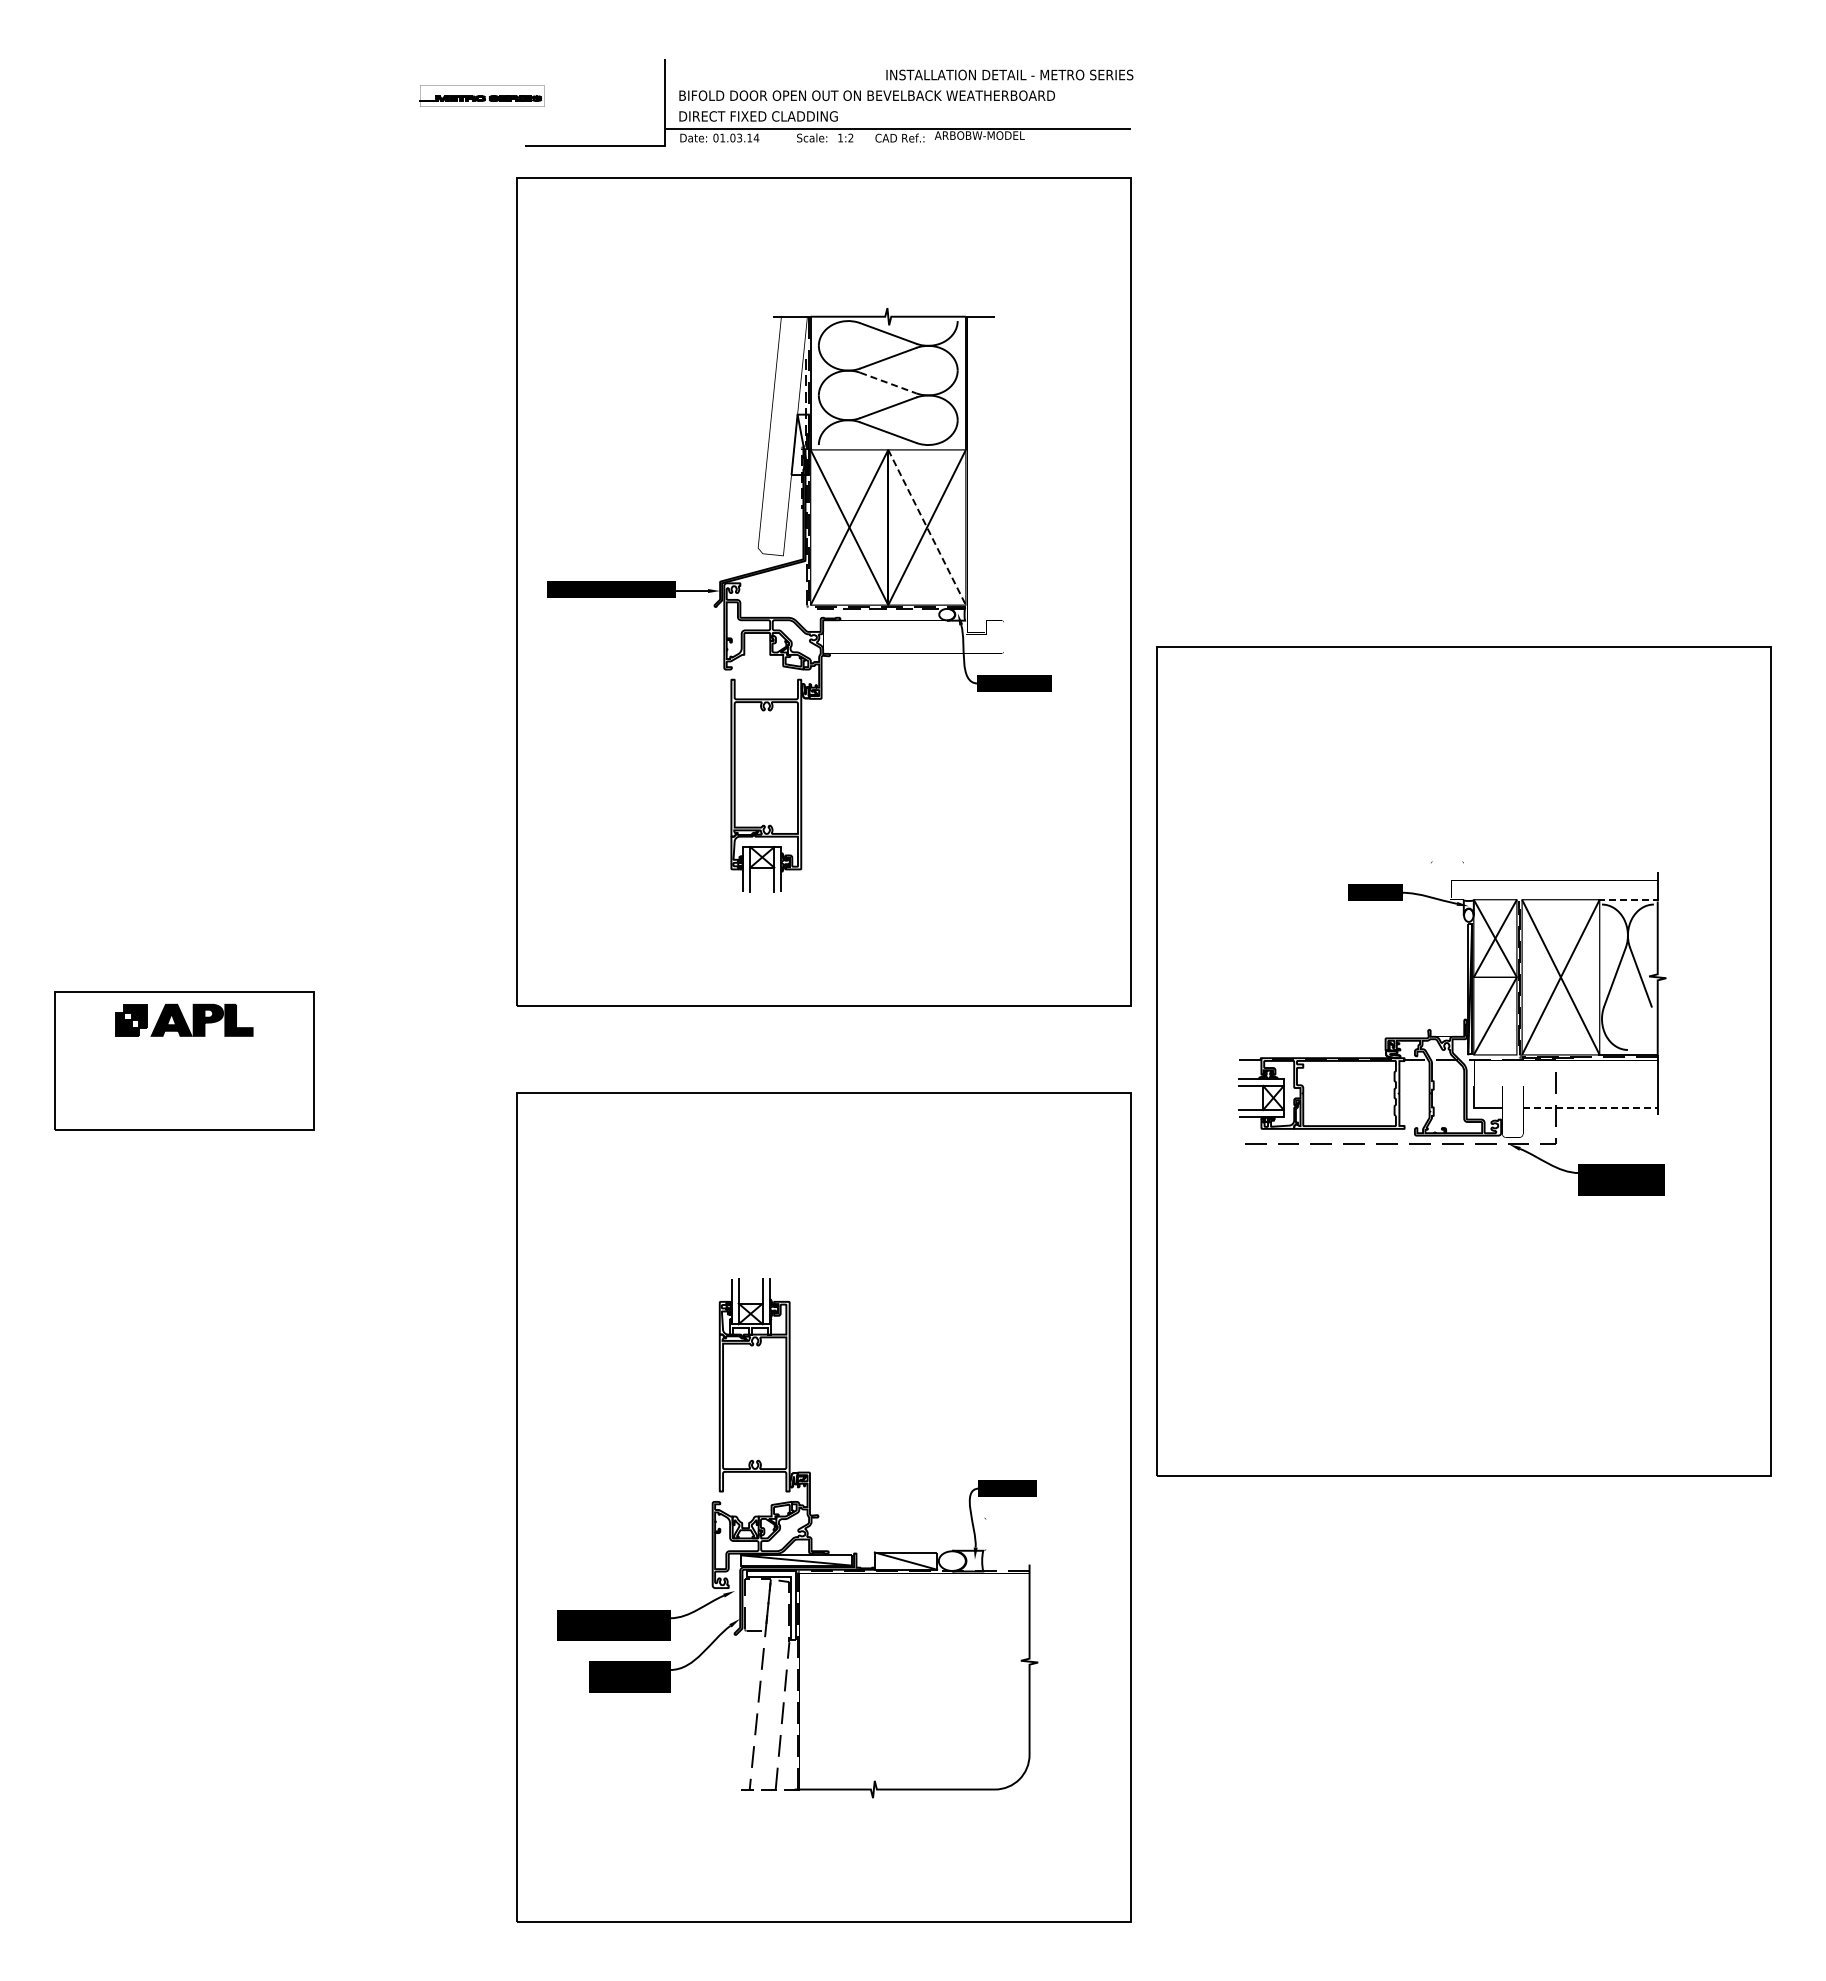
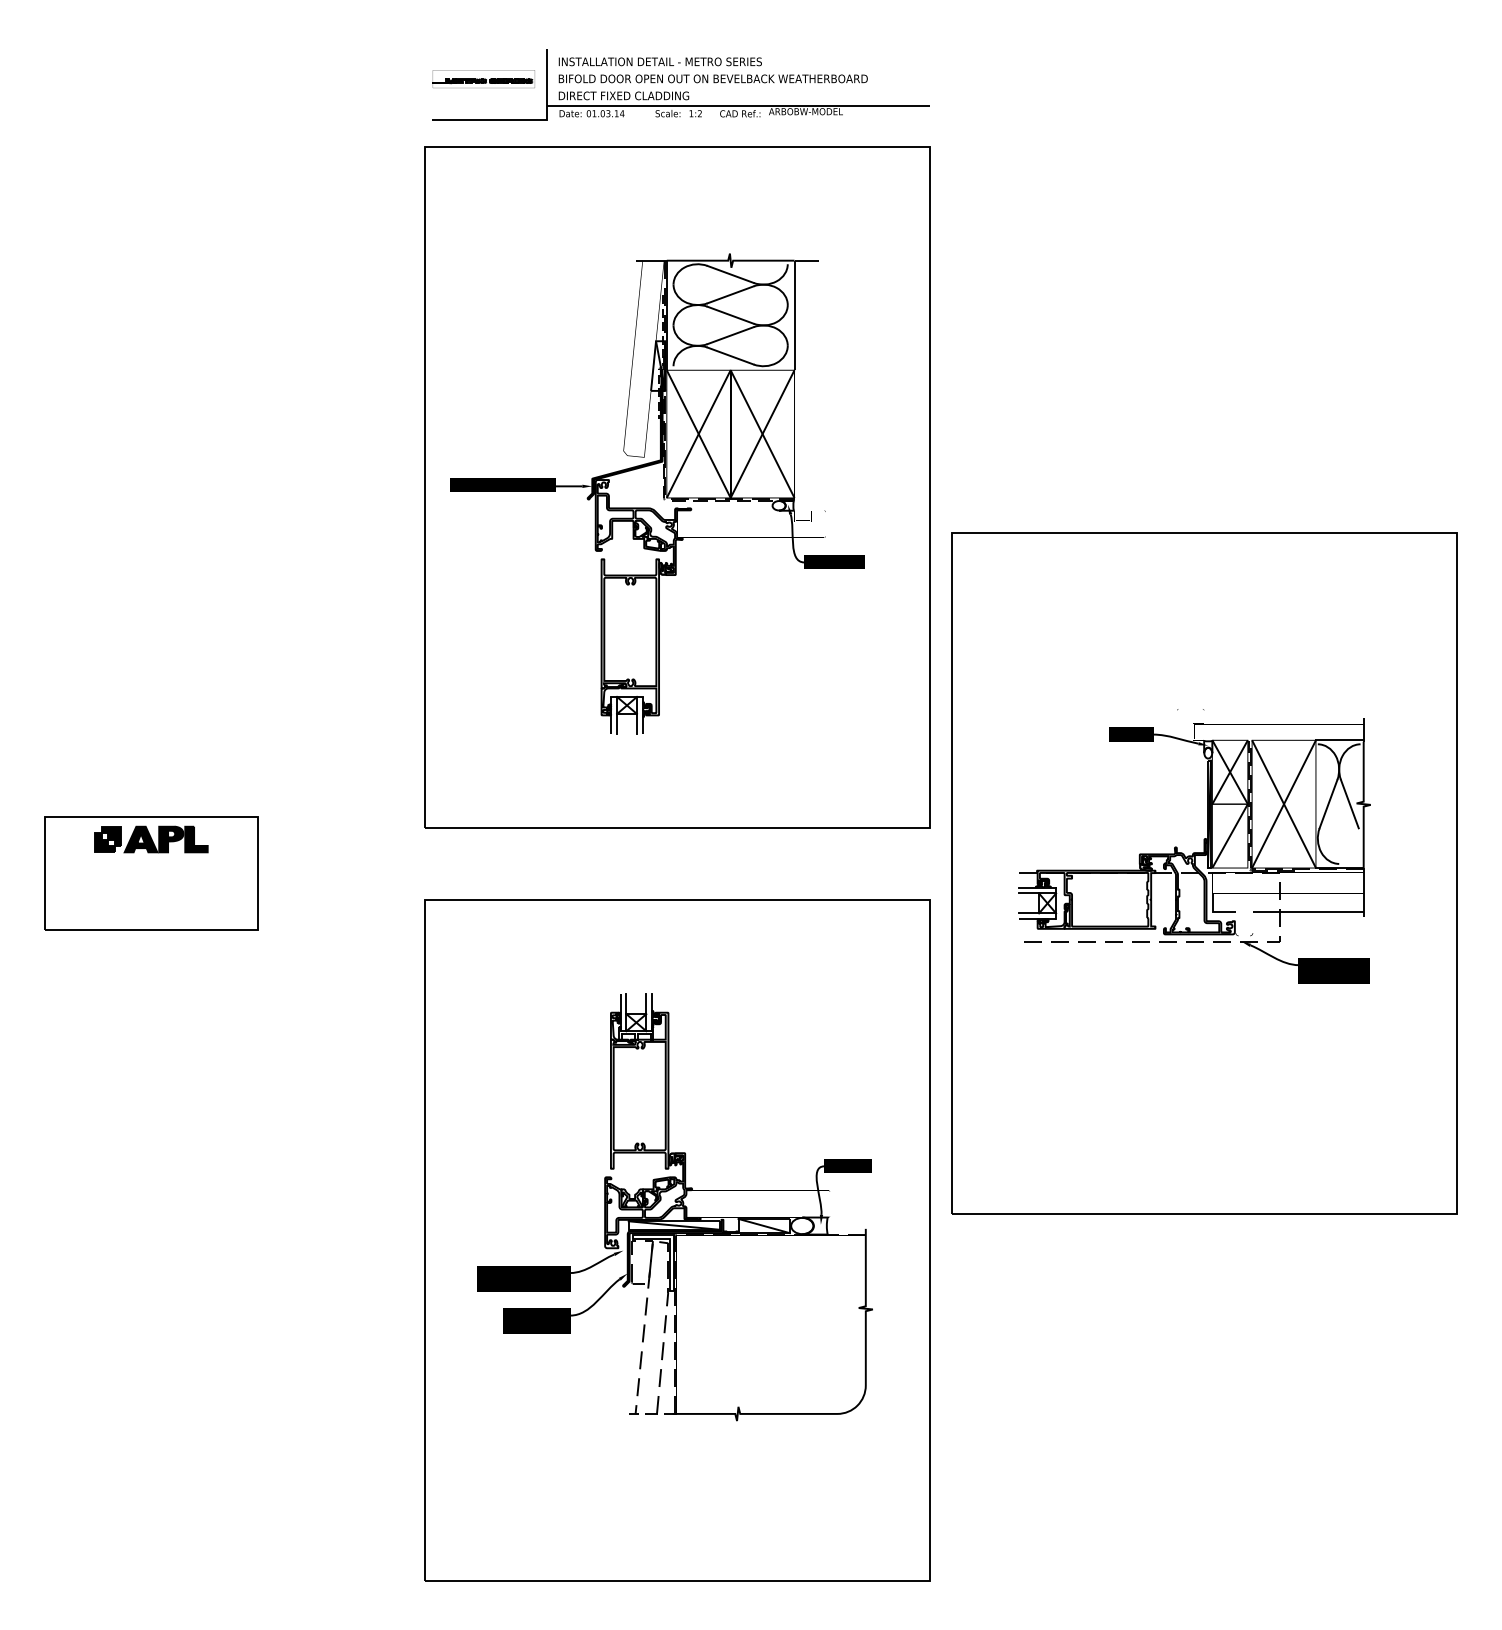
text: (1009, 74) -> (660, 61), moved
part: (481, 95) -> (483, 78), moved
line: (888, 383) -> (730, 315), dashed -> solid
line: (927, 527) -> (762, 434), dashed -> solid
line: (1627, 899) -> (1338, 740), dashed -> solid
line: (1590, 1108) -> (1308, 912), dashed -> solid
part: (797, 1538) -> (674, 1207), moved

